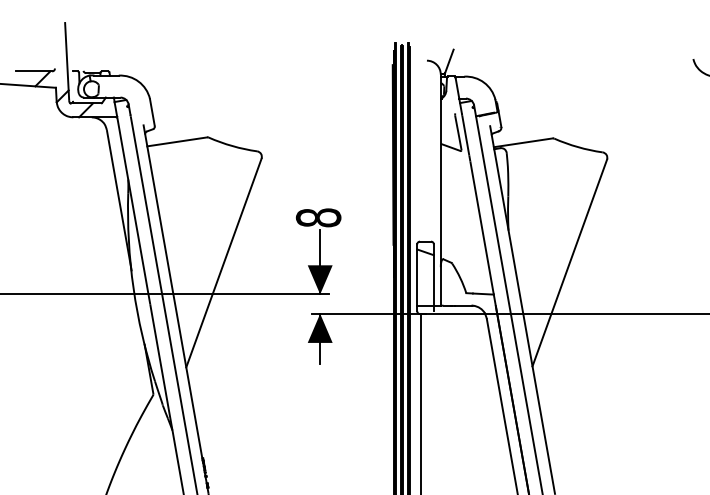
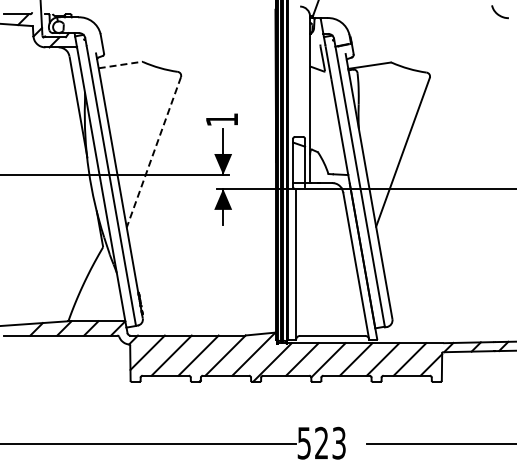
line: (177, 142) -> (120, 65), solid -> dashed
text: (317, 217) -> (221, 119), 8 -> 1
line: (223, 263) -> (153, 152), solid -> dashed

